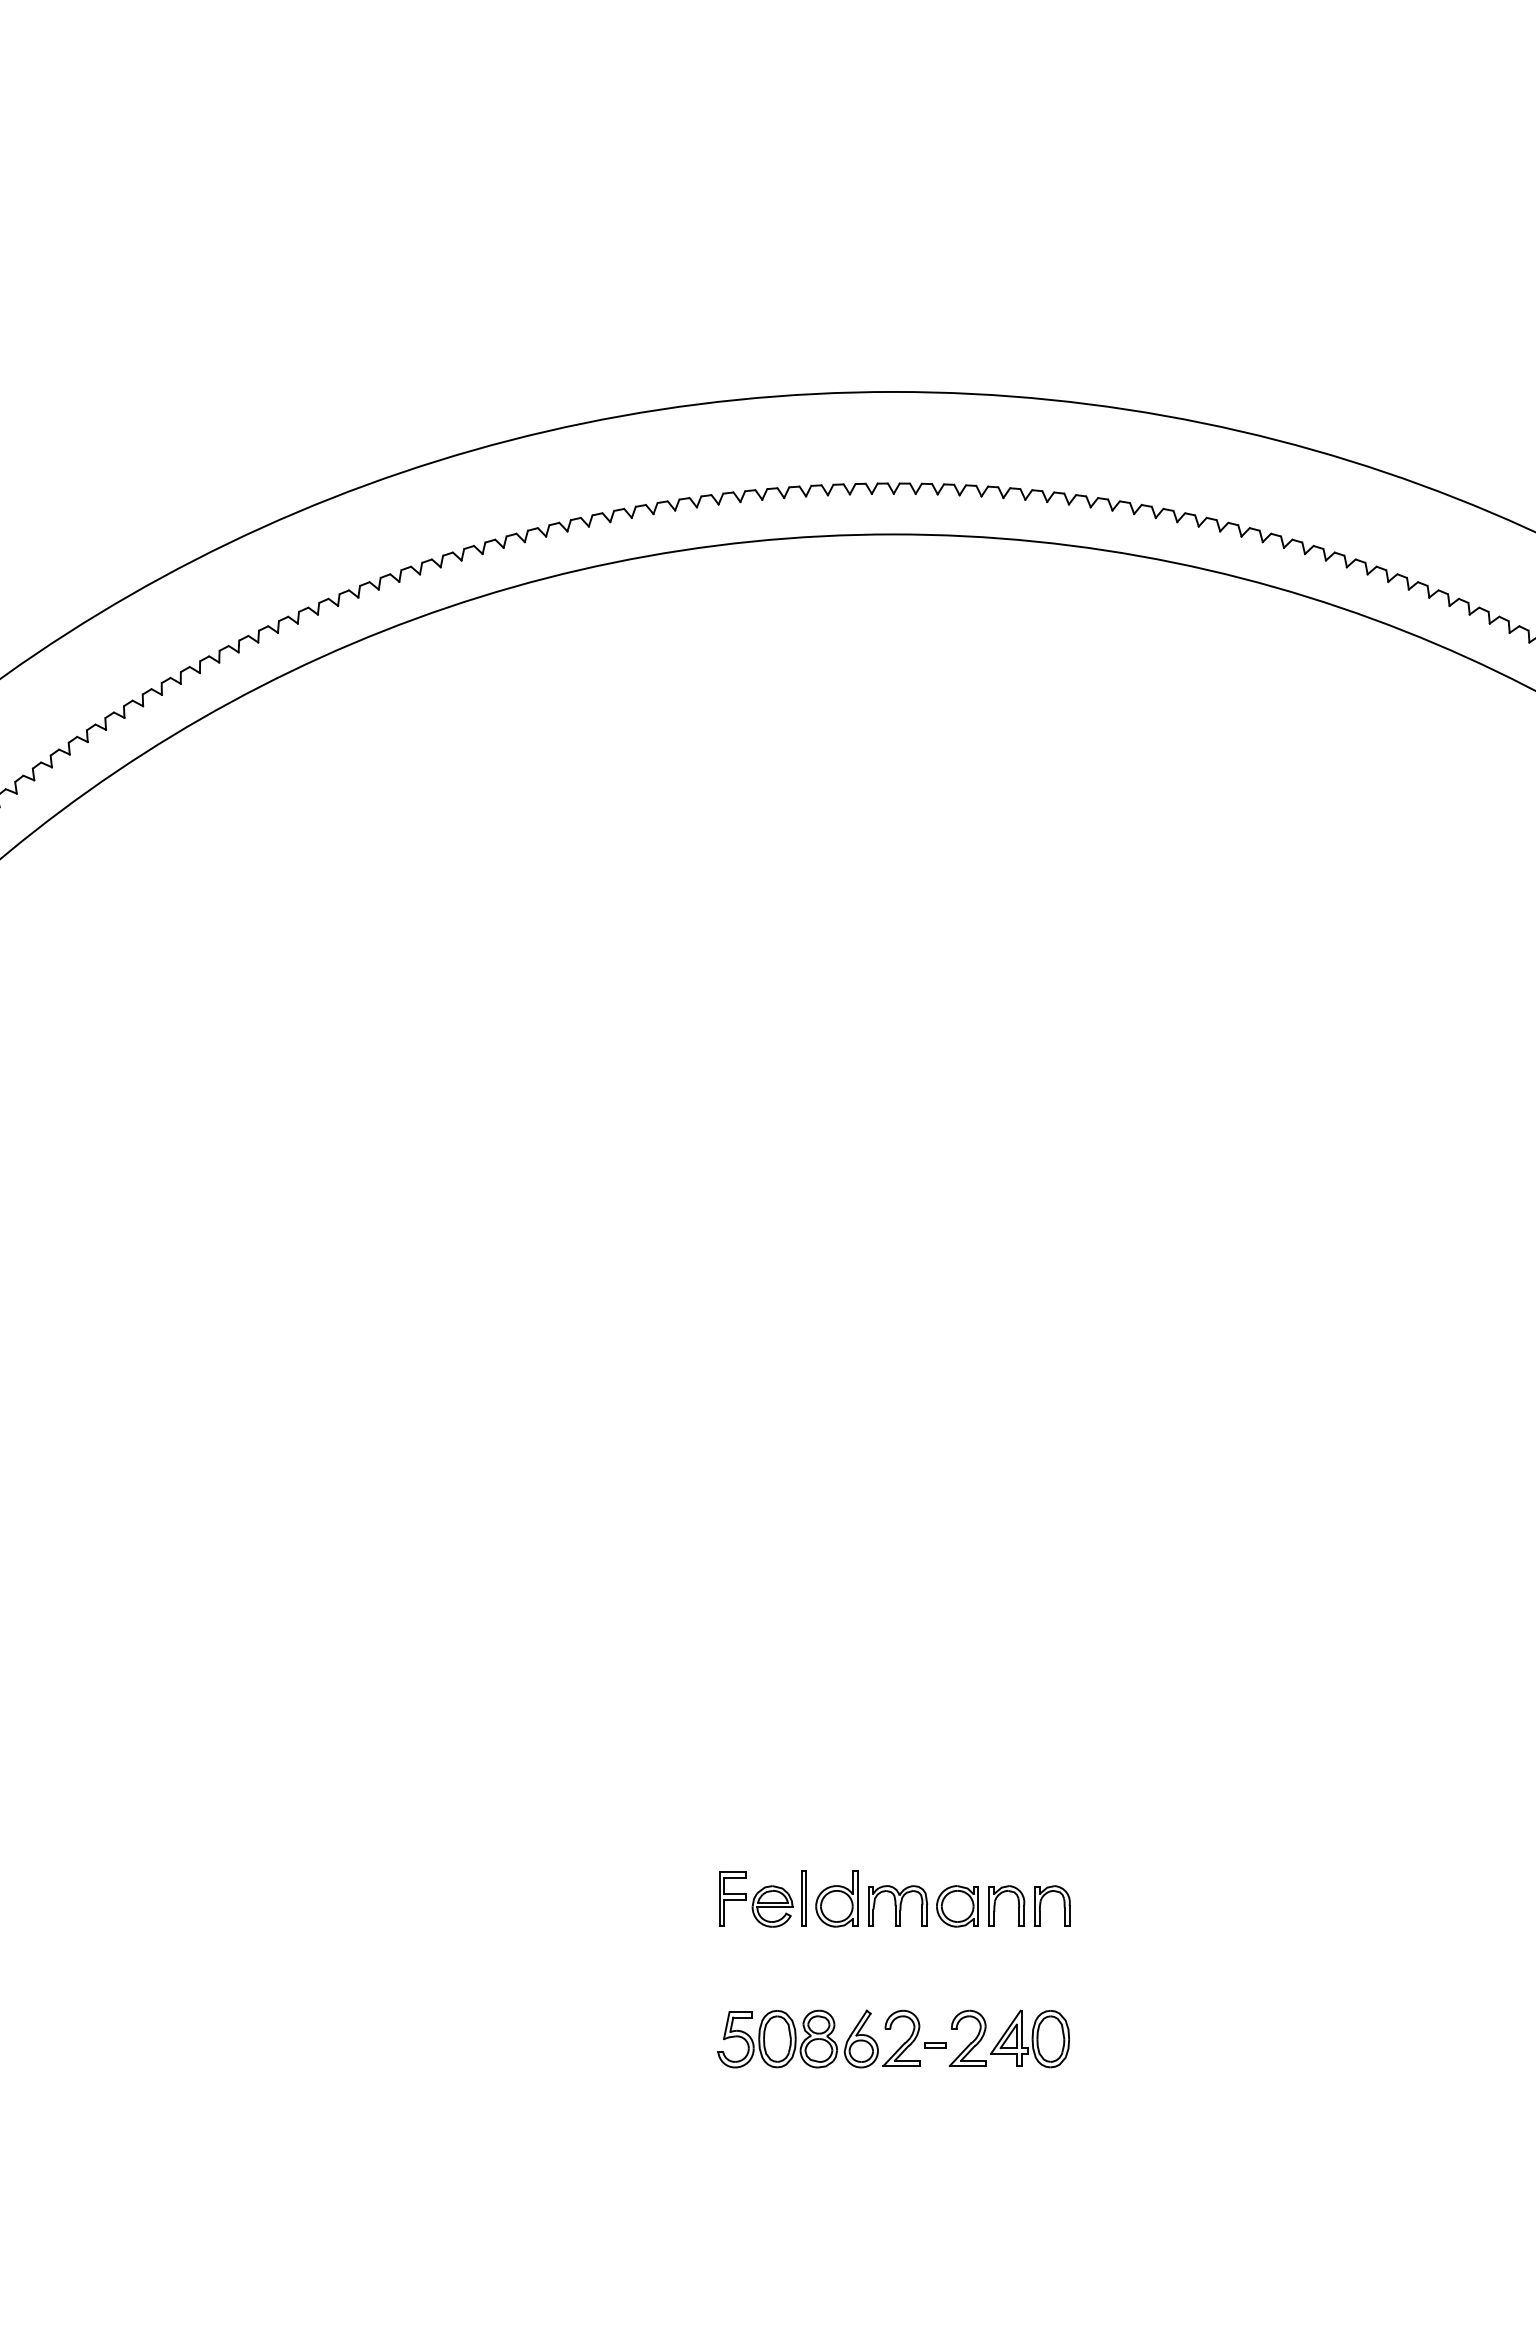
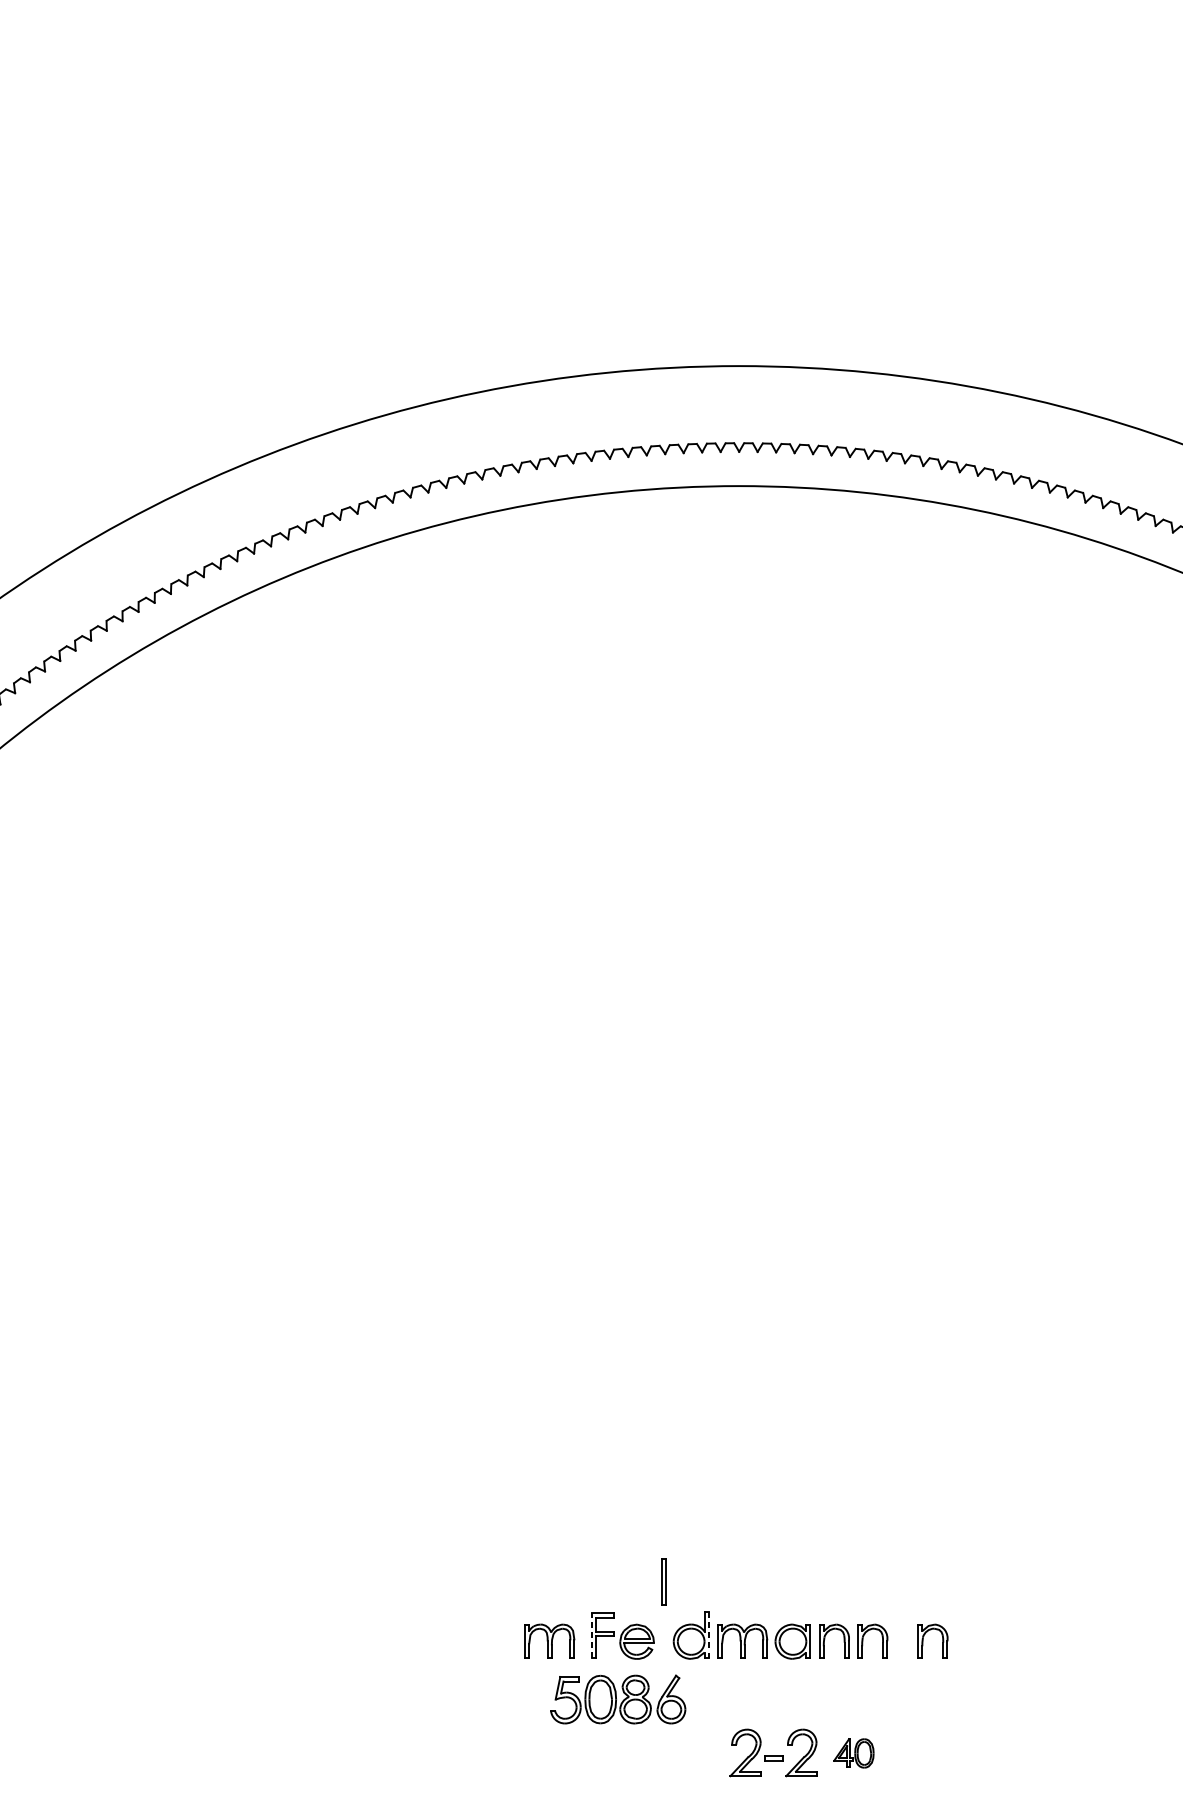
part: (803, 1898) -> (663, 1581), moved
line: (857, 1898) -> (708, 1635), solid -> dashed
line: (719, 1899) -> (592, 1635), solid -> dashed
part: (669, 1905) -> (550, 1640), added
part: (1112, 1905) -> (923, 1640), added
part: (797, 2038) -> (617, 1699), moved
part: (1029, 2038) -> (853, 1752), size x0.6

